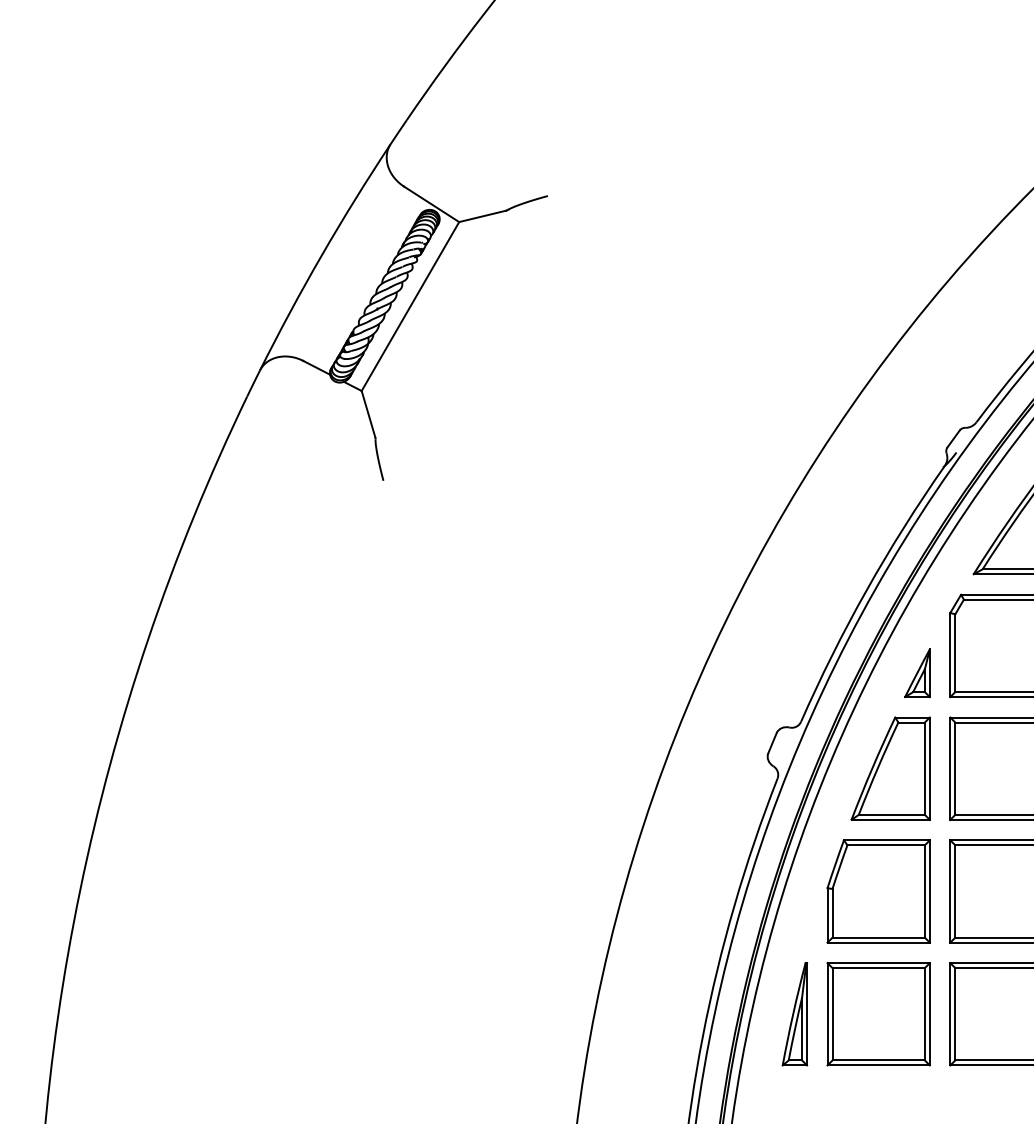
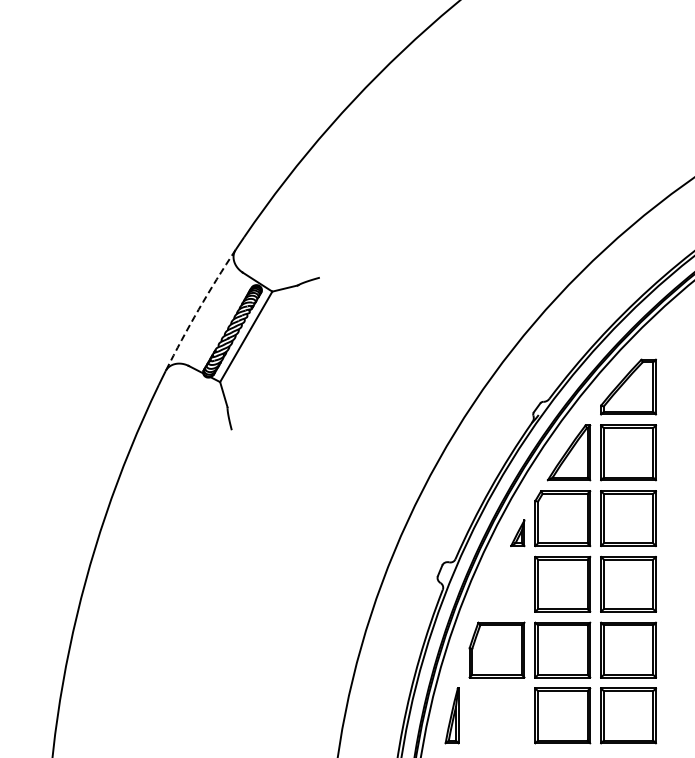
arc: (321, 255) -> (198, 309), solid -> dashed
part: (890, 767) -> (503, 583), removed
part: (877, 1013) -> (496, 715), removed

